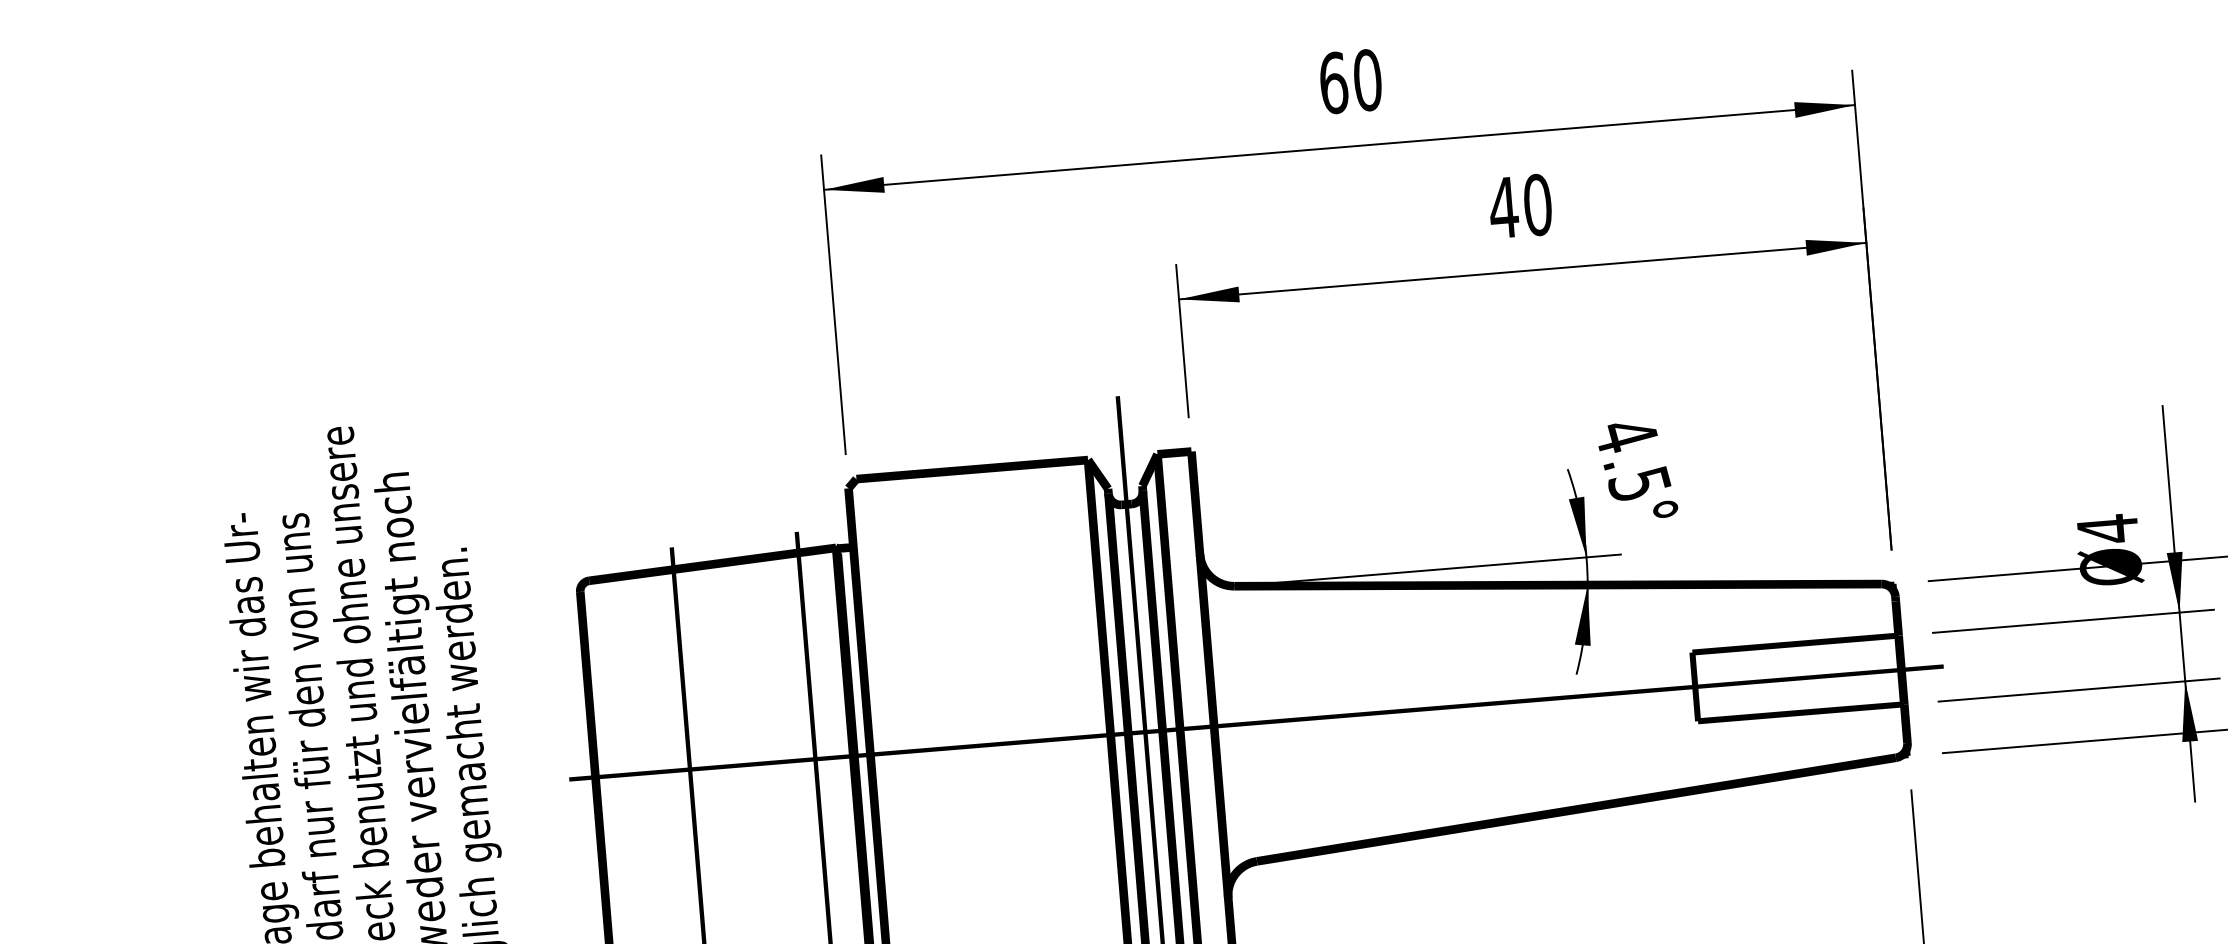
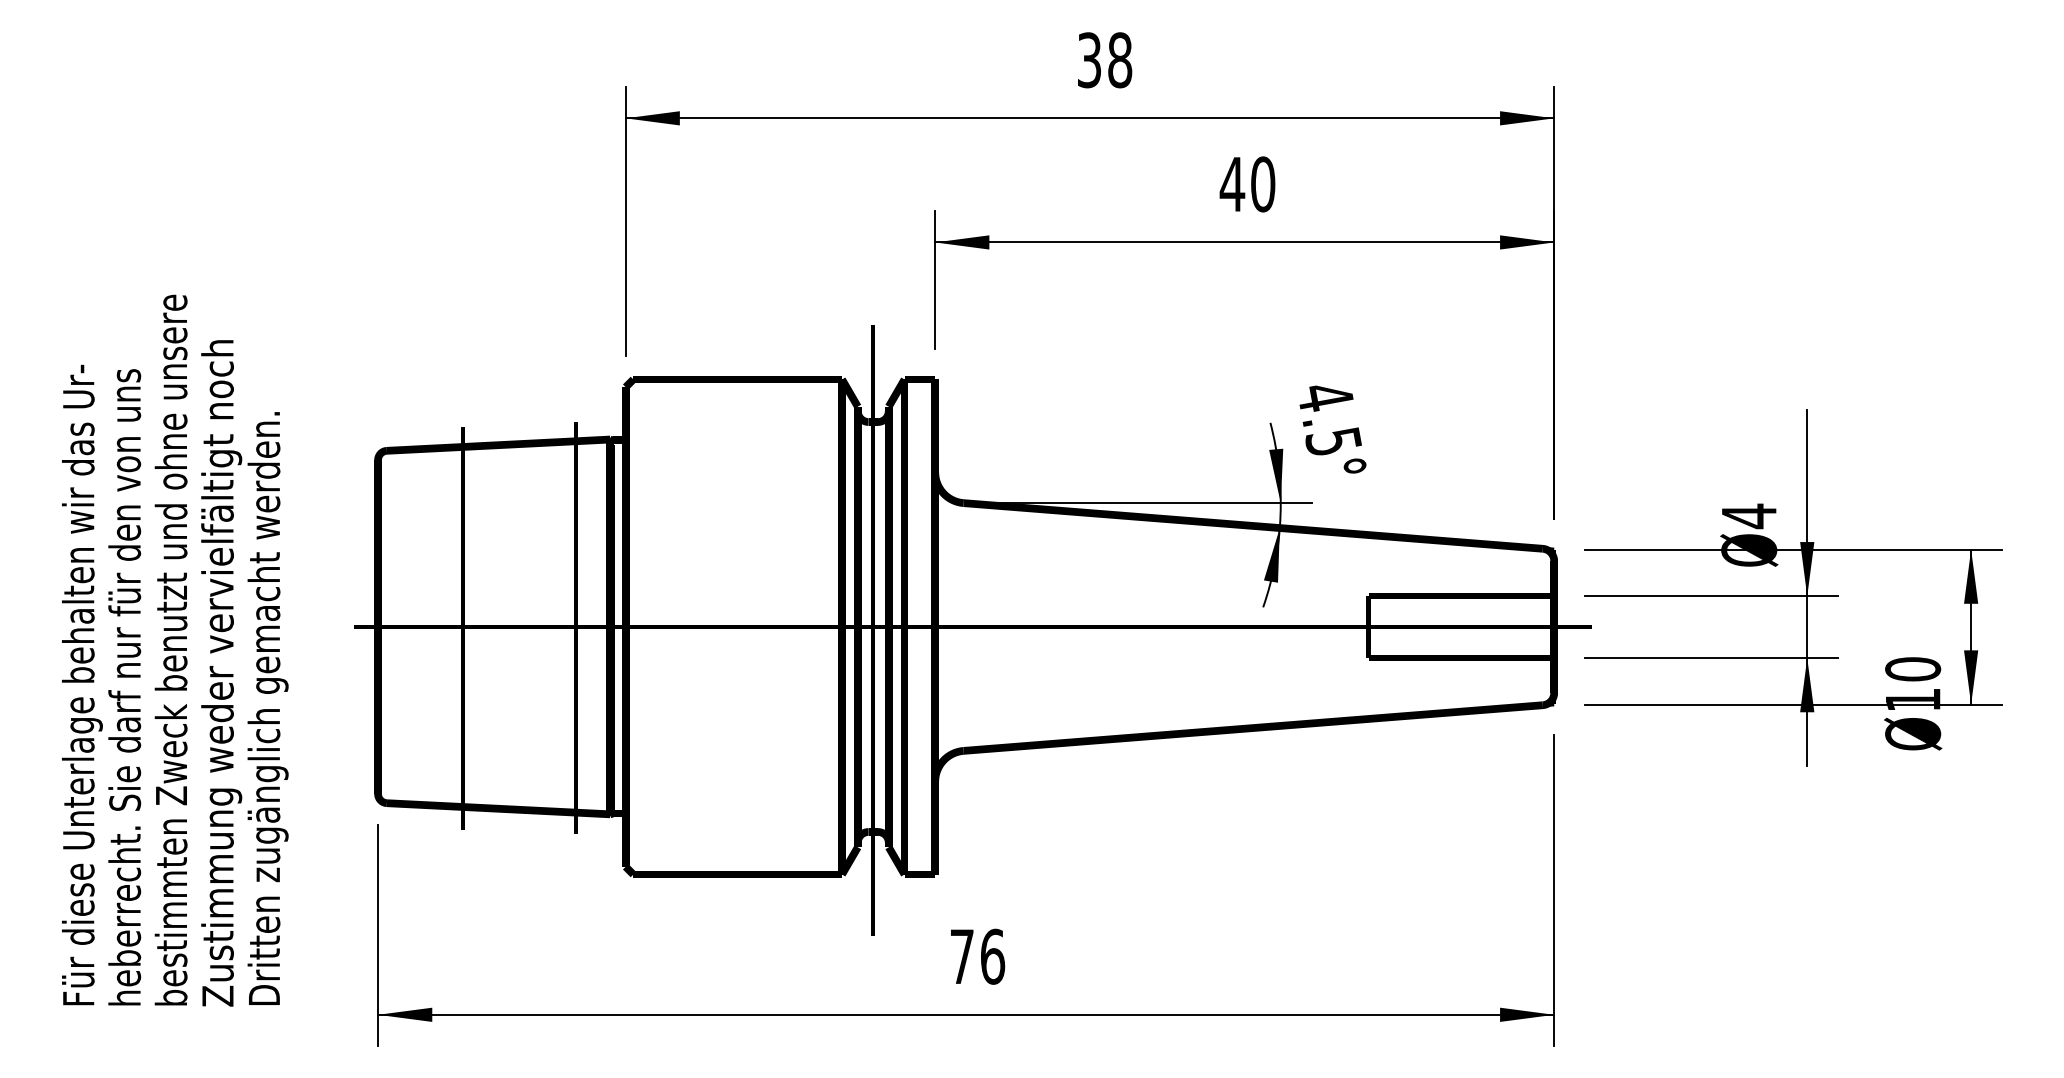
text: (1350, 81) -> (1104, 60), 60 -> 38

